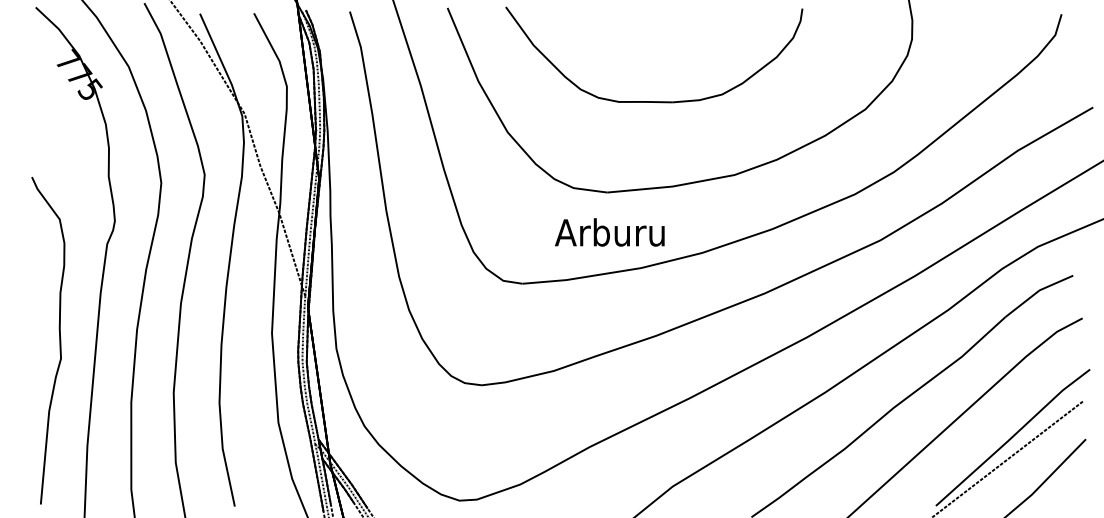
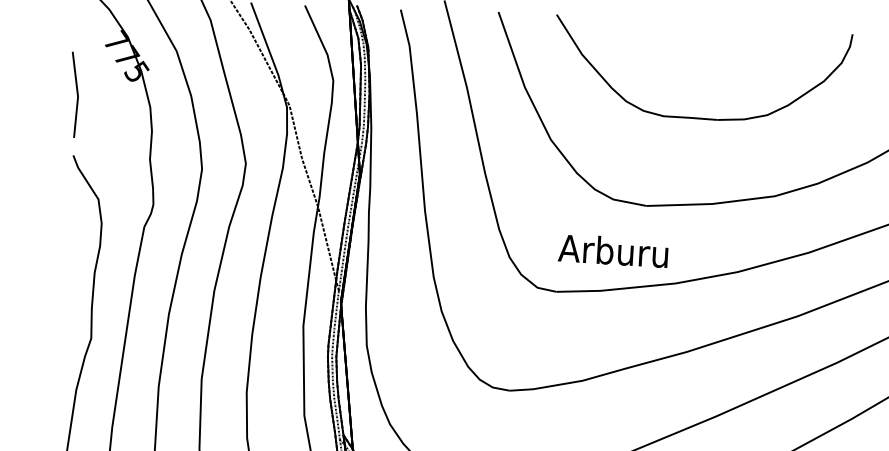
line: (31, 116) -> (76, 94), added
text: (609, 232) -> (613, 250), moved

